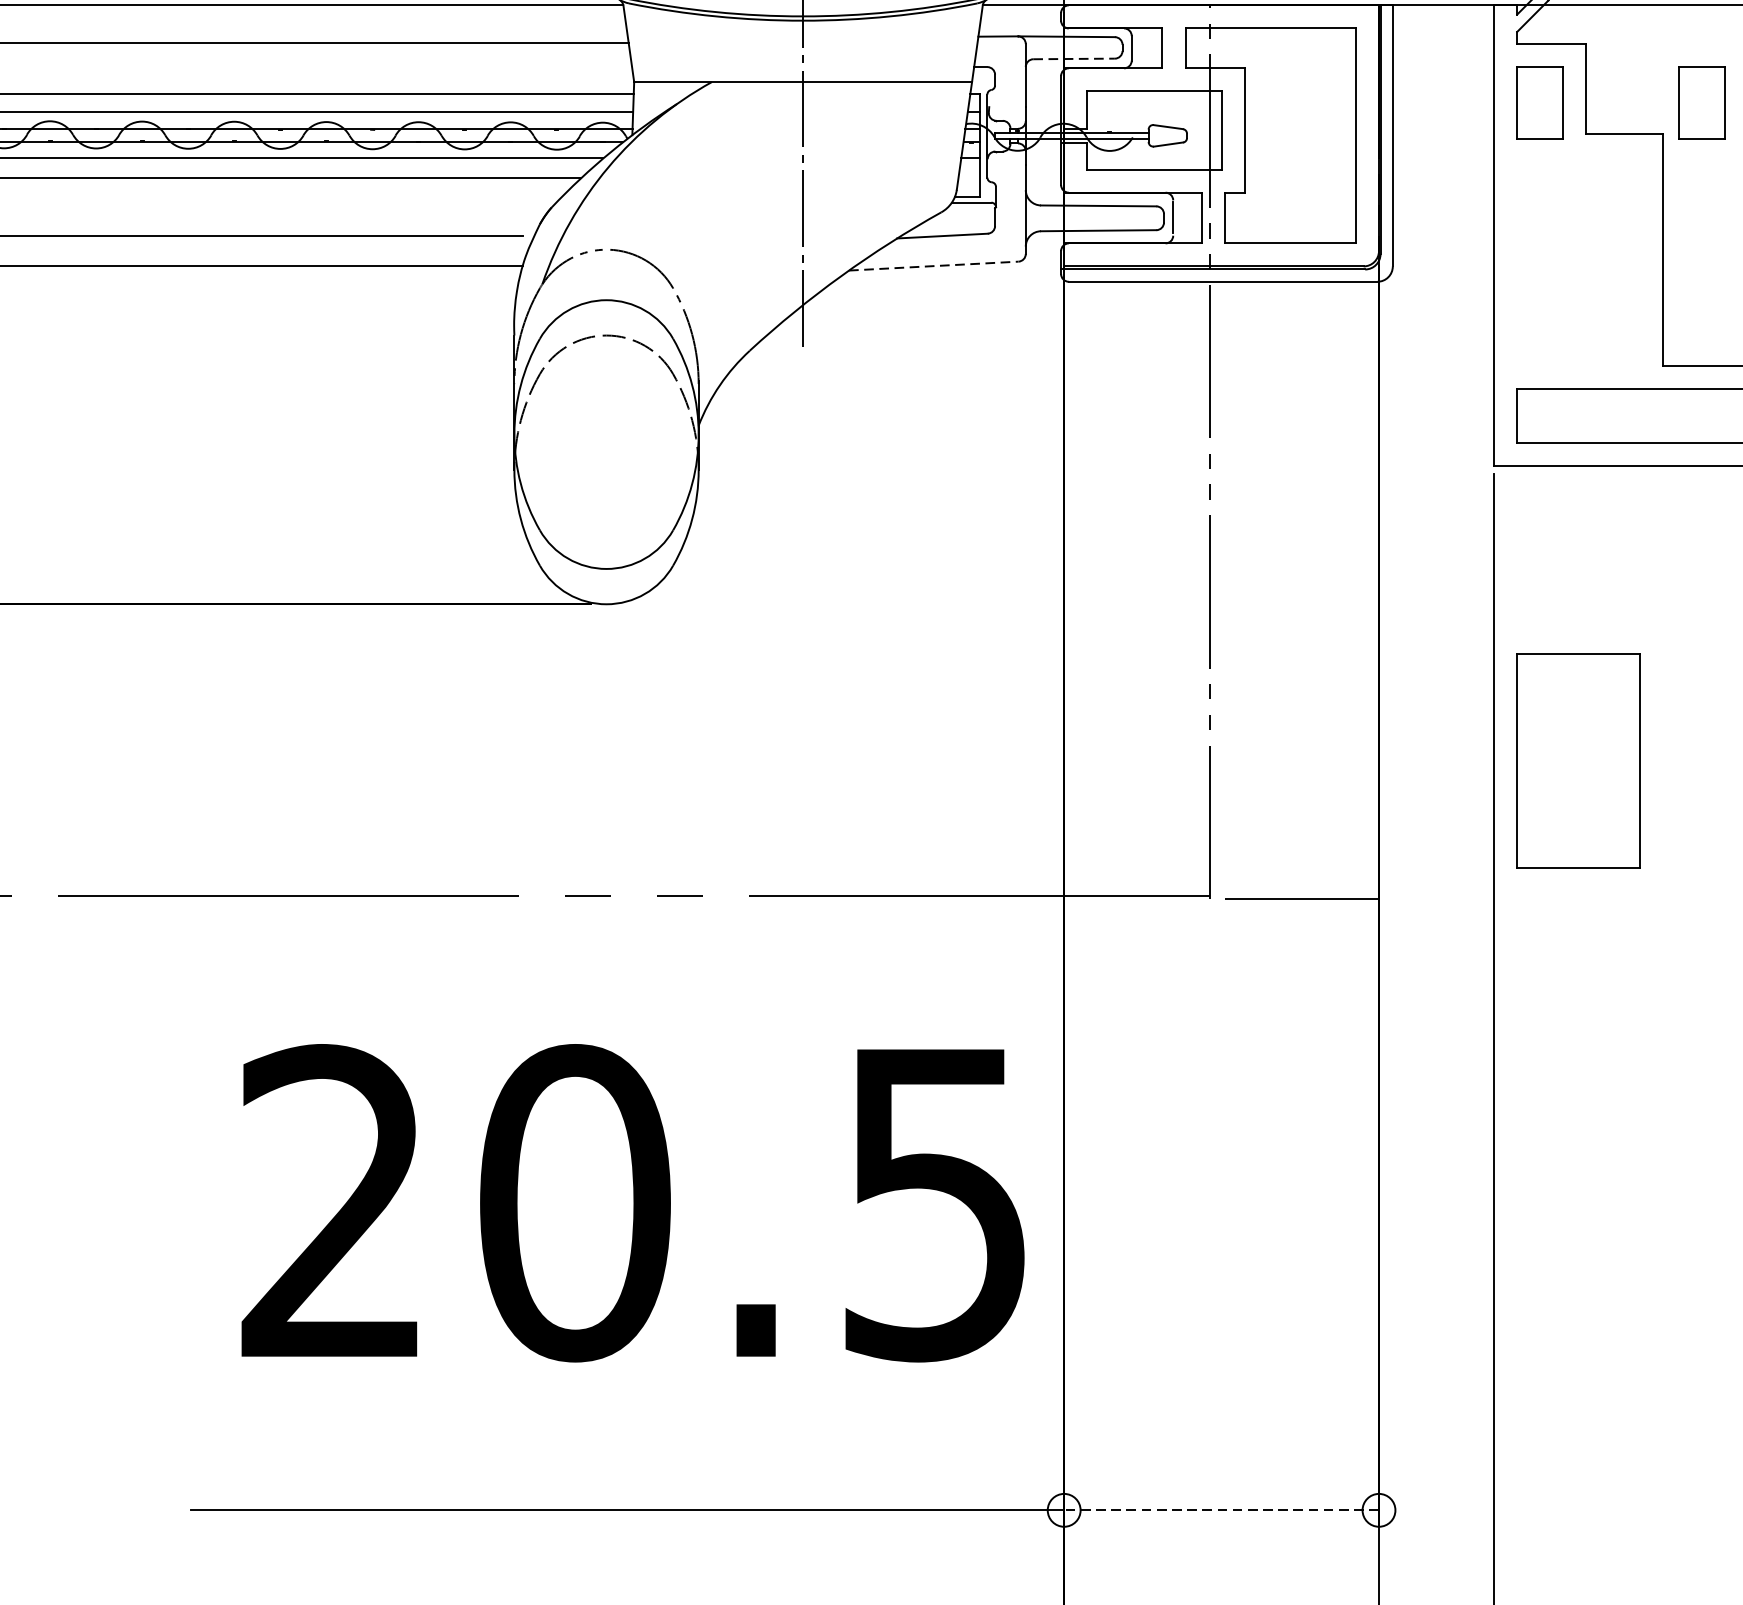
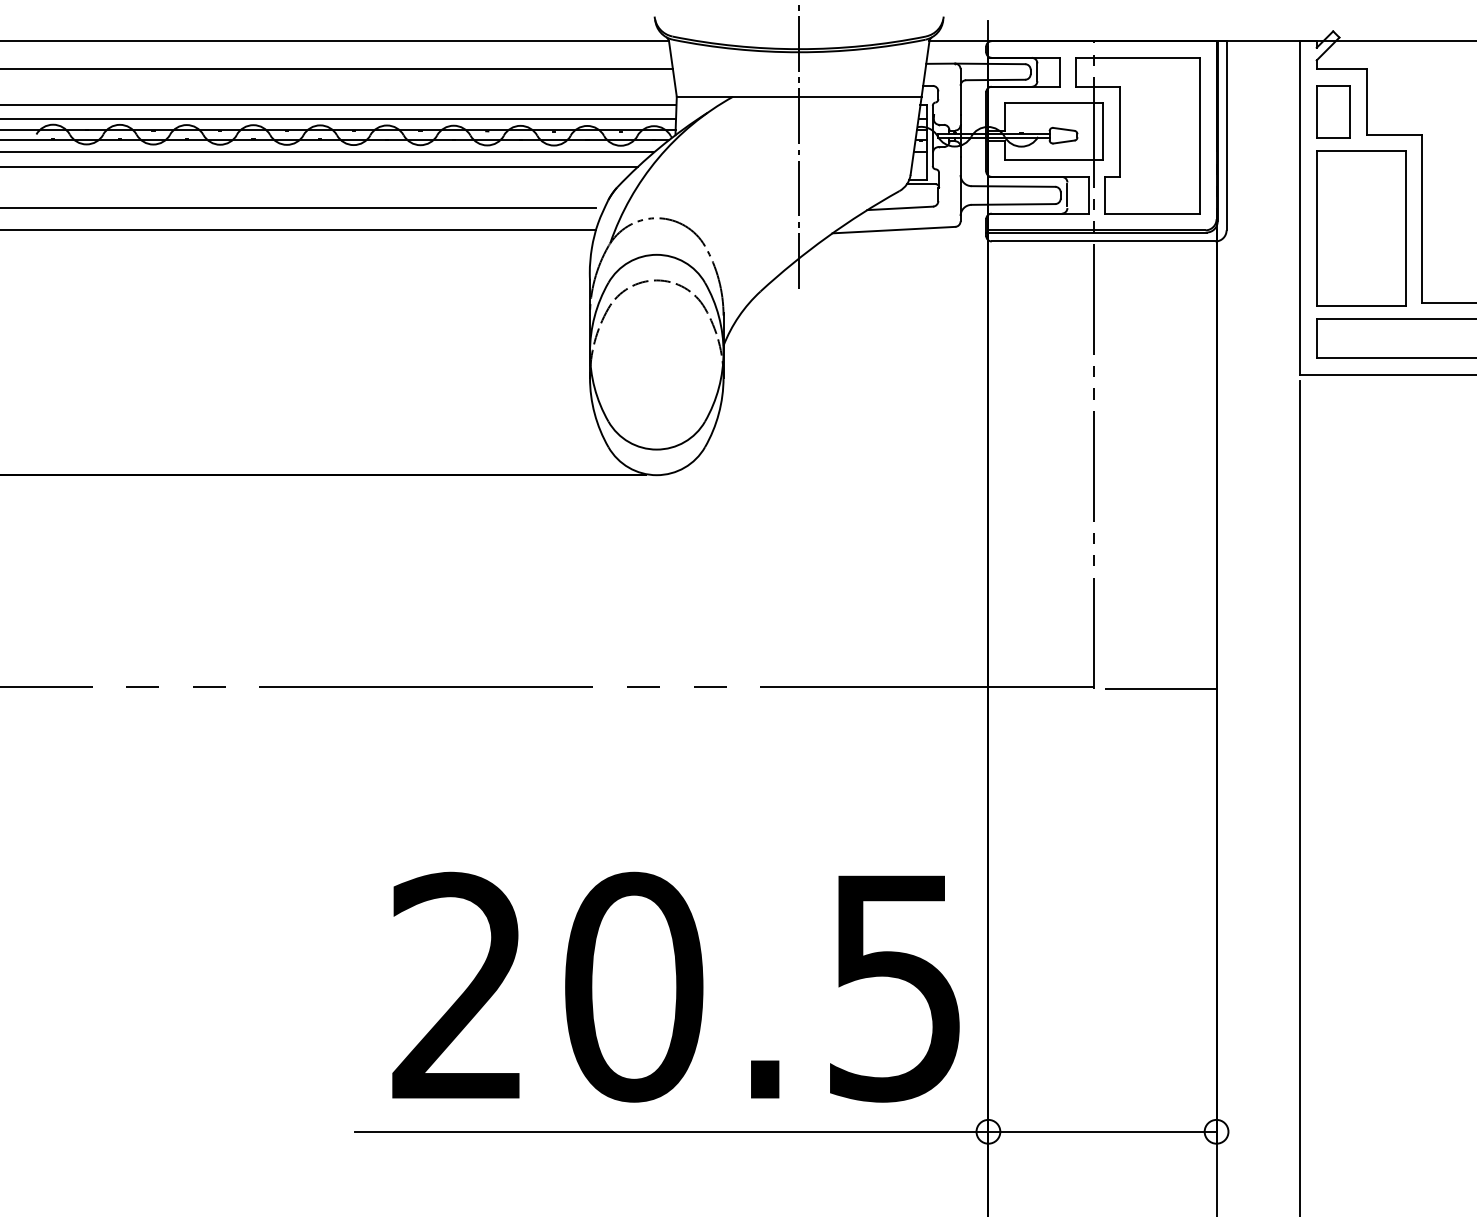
line: (1073, 59) -> (995, 80), dashed -> solid
part: (1701, 102) -> (1450, 111), removed
line: (934, 266) -> (894, 230), dashed -> solid
part: (1578, 760) -> (1361, 228), moved
text: (632, 1202) -> (675, 986), moved
line: (1221, 1509) -> (1102, 1131), dashed -> solid

